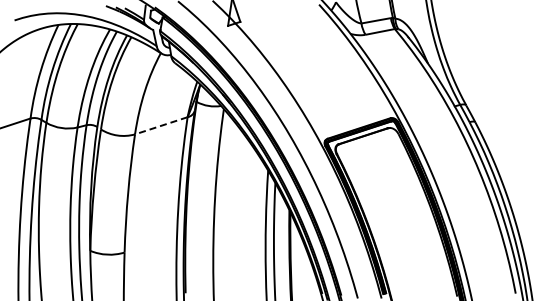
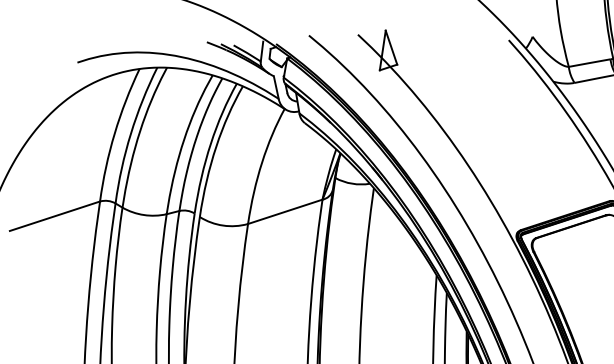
line: (161, 125) -> (285, 211), dashed -> solid

